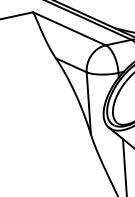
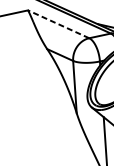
line: (69, 28) -> (58, 24), solid -> dashed

